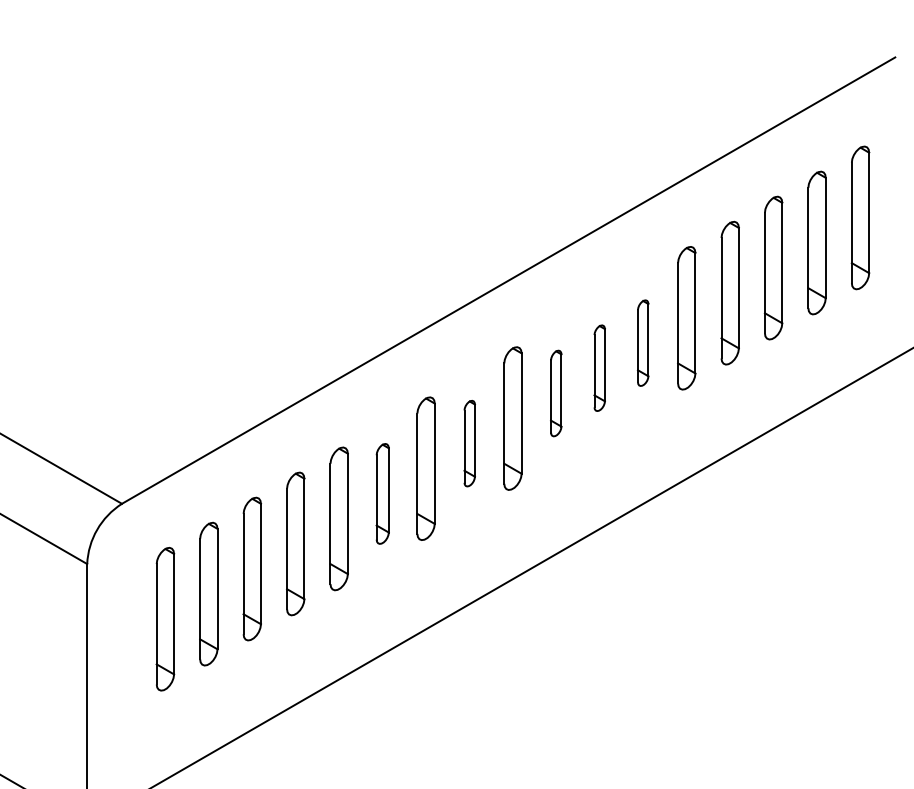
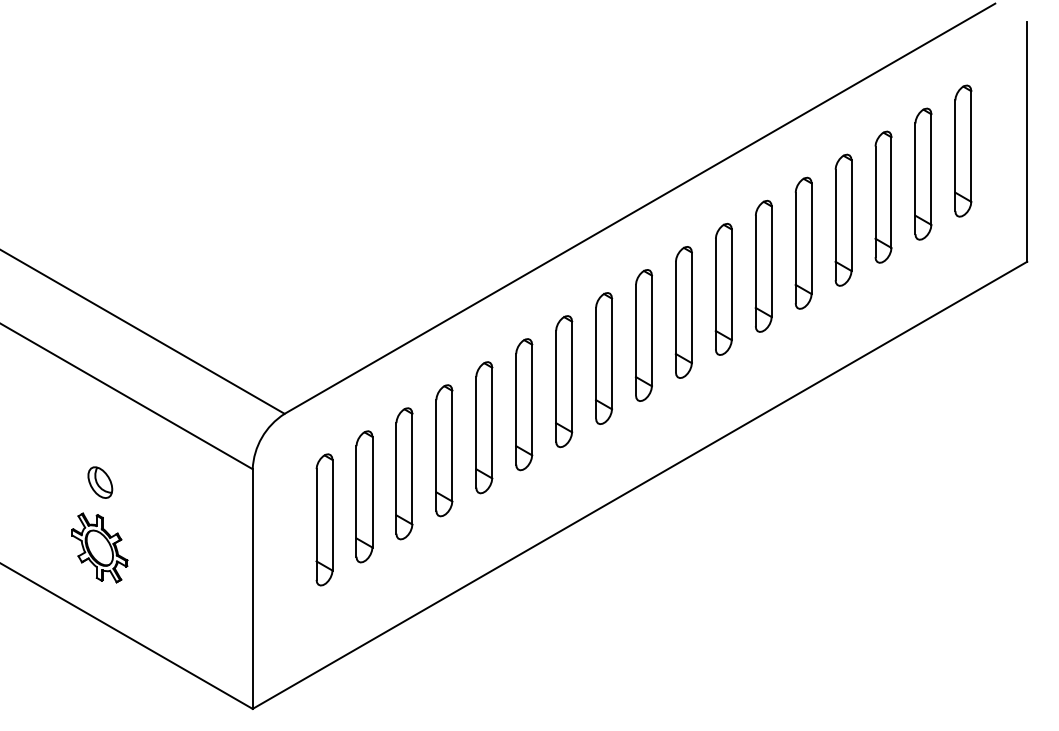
part: (643, 342) -> (763, 265), size x1.67
part: (599, 367) -> (723, 288), size x1.67
part: (555, 393) -> (683, 312), size x1.67
part: (470, 443) -> (604, 358), size x1.67
part: (382, 493) -> (524, 404), size x1.43

